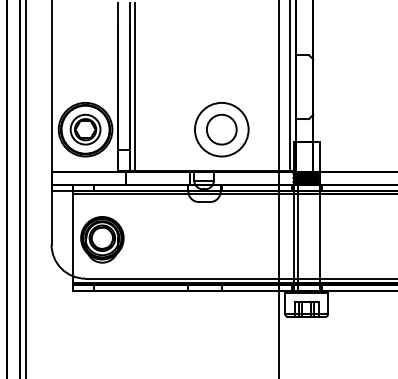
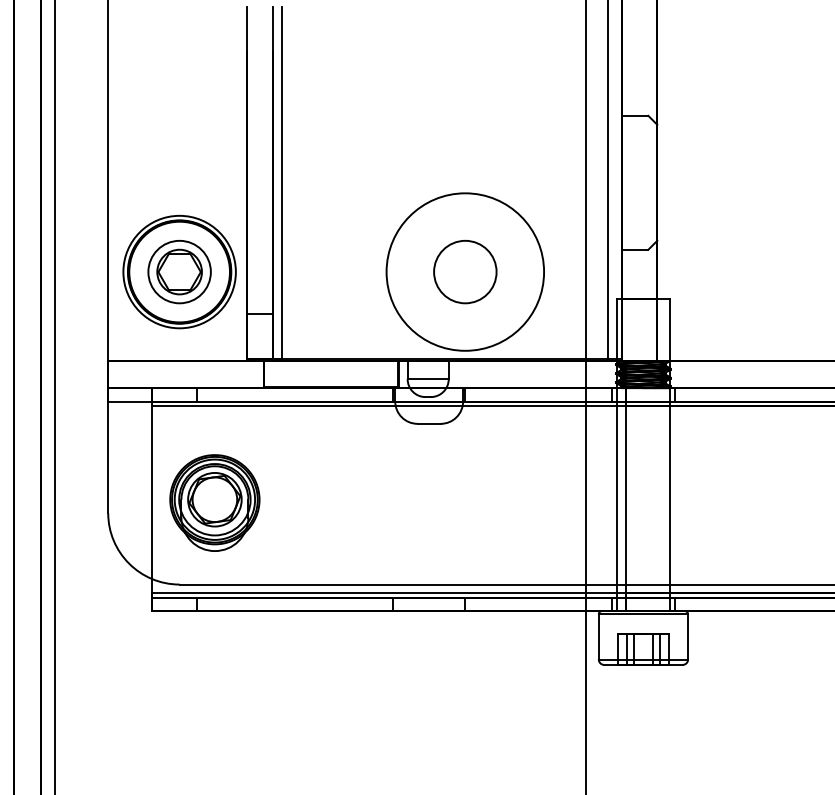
circle: (221, 129) -> (464, 271), size x1.4

